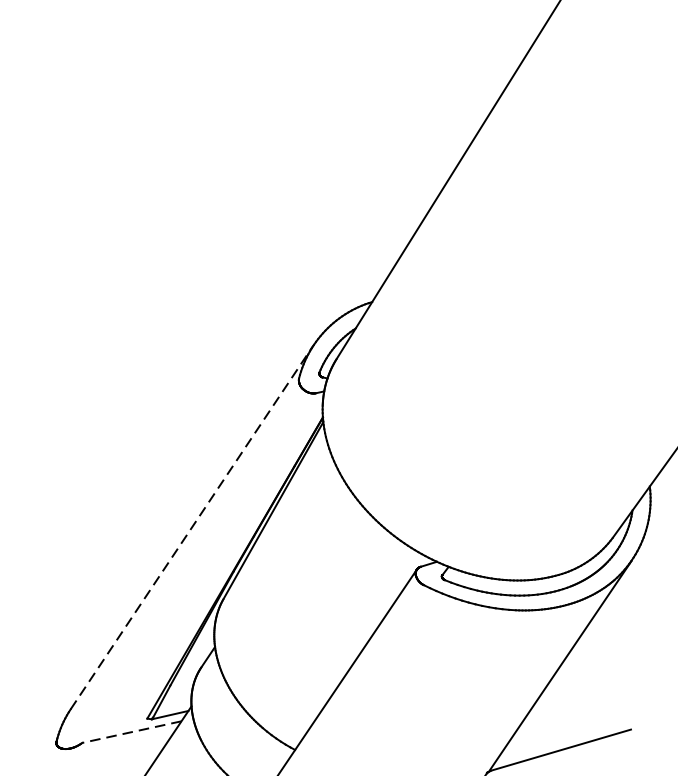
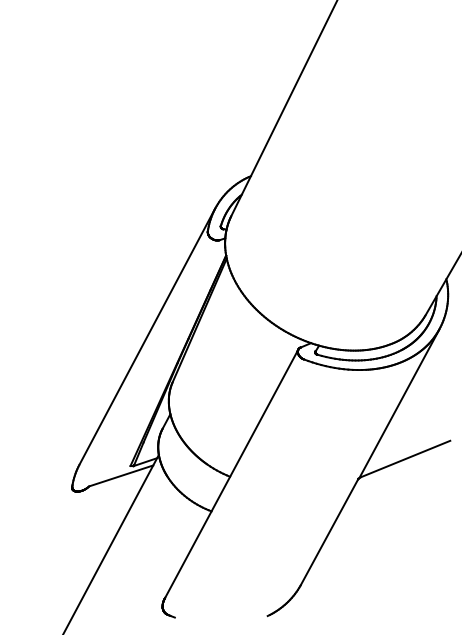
line: (192, 526) -> (147, 336), dashed -> solid
line: (132, 731) -> (121, 475), dashed -> solid

